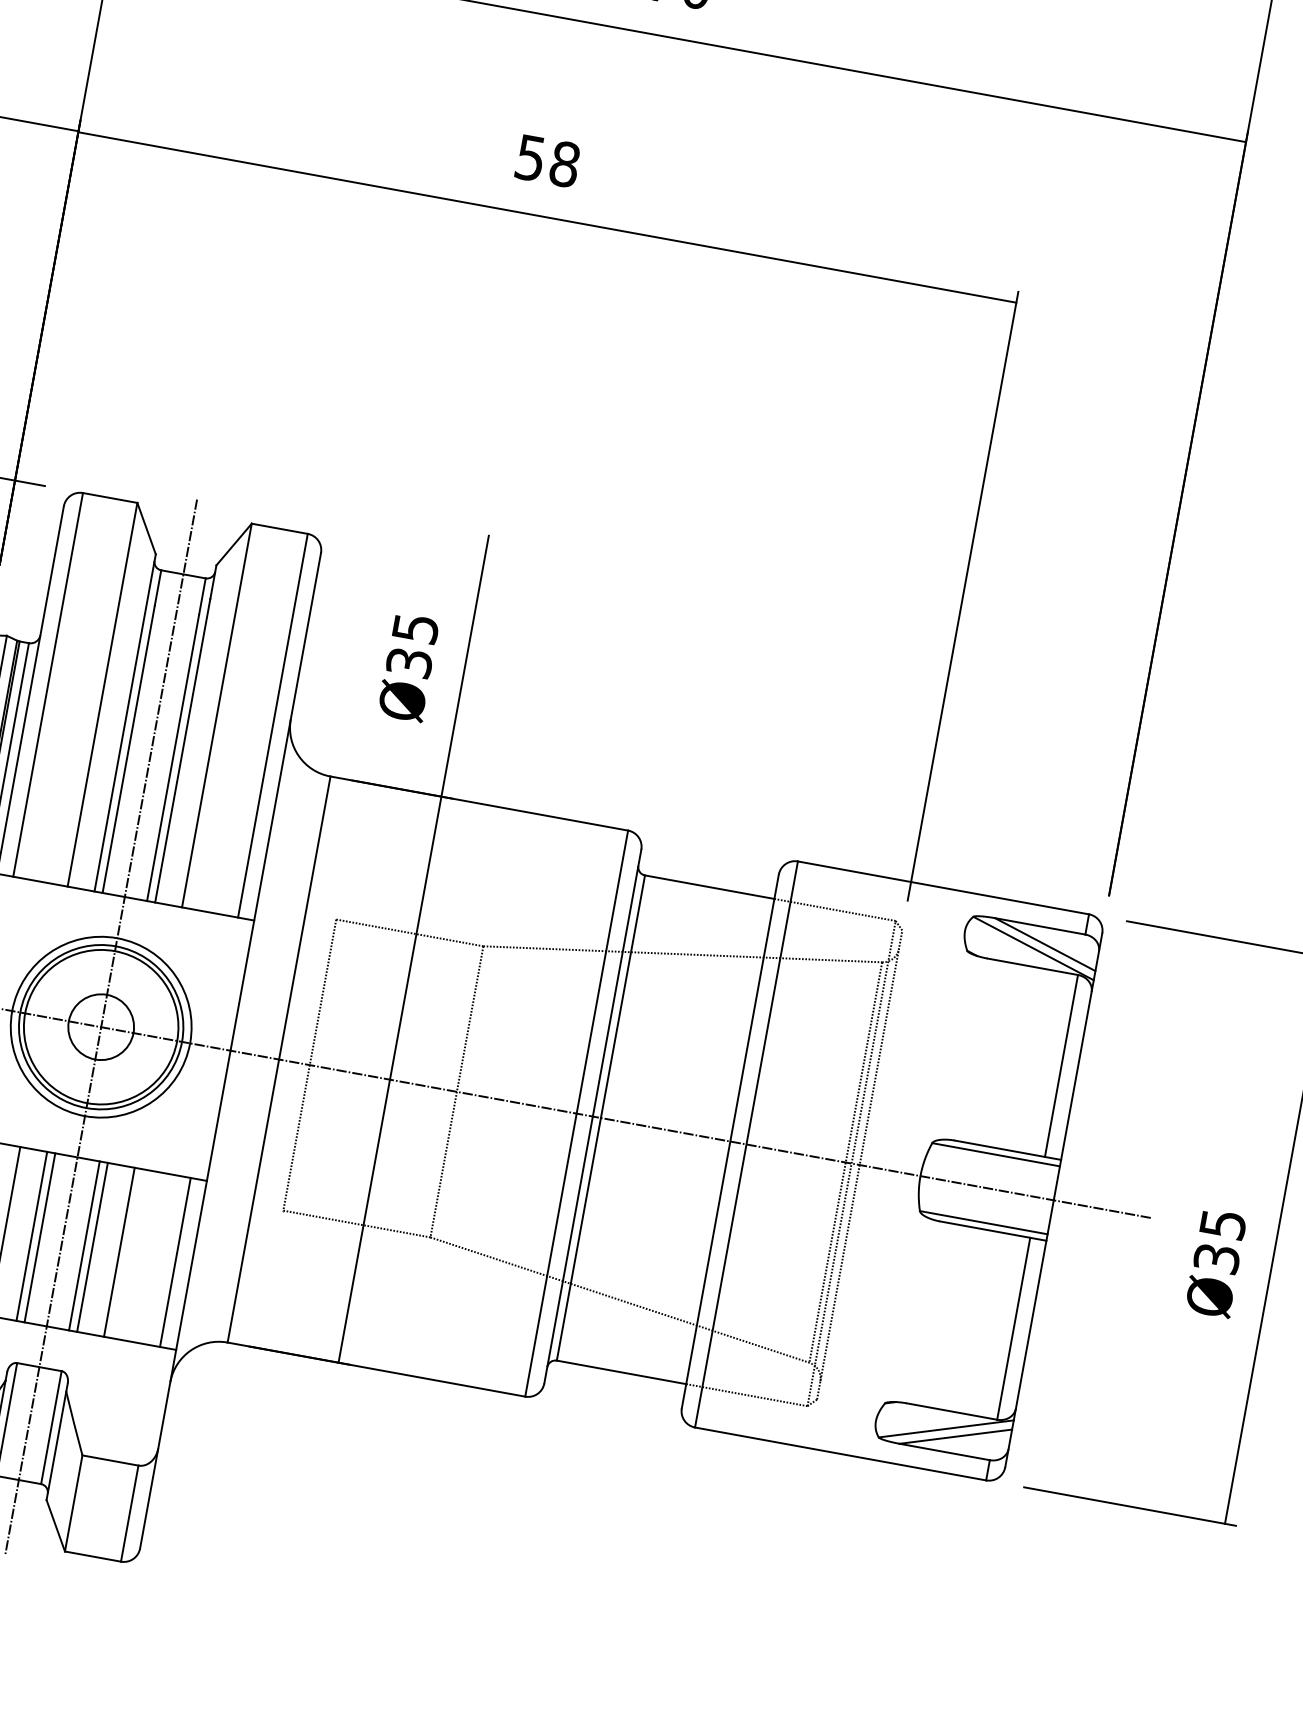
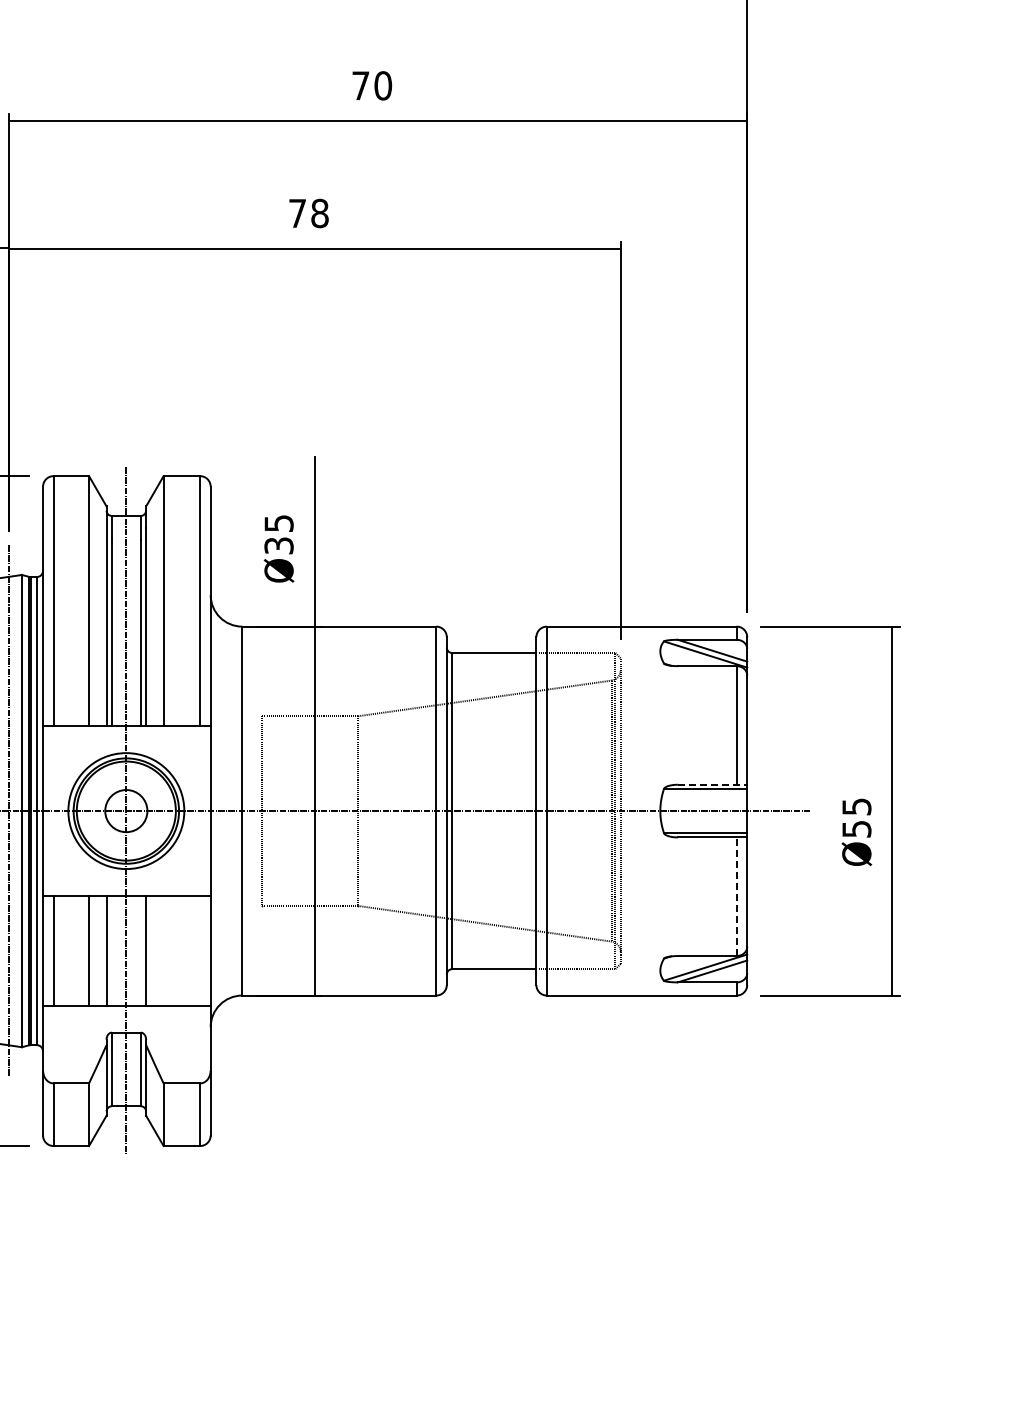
text: (530, 158) -> (297, 213), 58 -> 78
line: (1007, 1149) -> (712, 784), solid -> dashed
line: (39, 1236) -> (111, 950), removed
line: (84, 1245) -> (140, 950), removed
line: (119, 1251) -> (163, 950), removed
text: (1216, 1257) -> (856, 828), Ø35 -> Ø55
line: (176, 1261) -> (200, 950), removed
line: (1013, 1328) -> (736, 896), solid -> dashed

